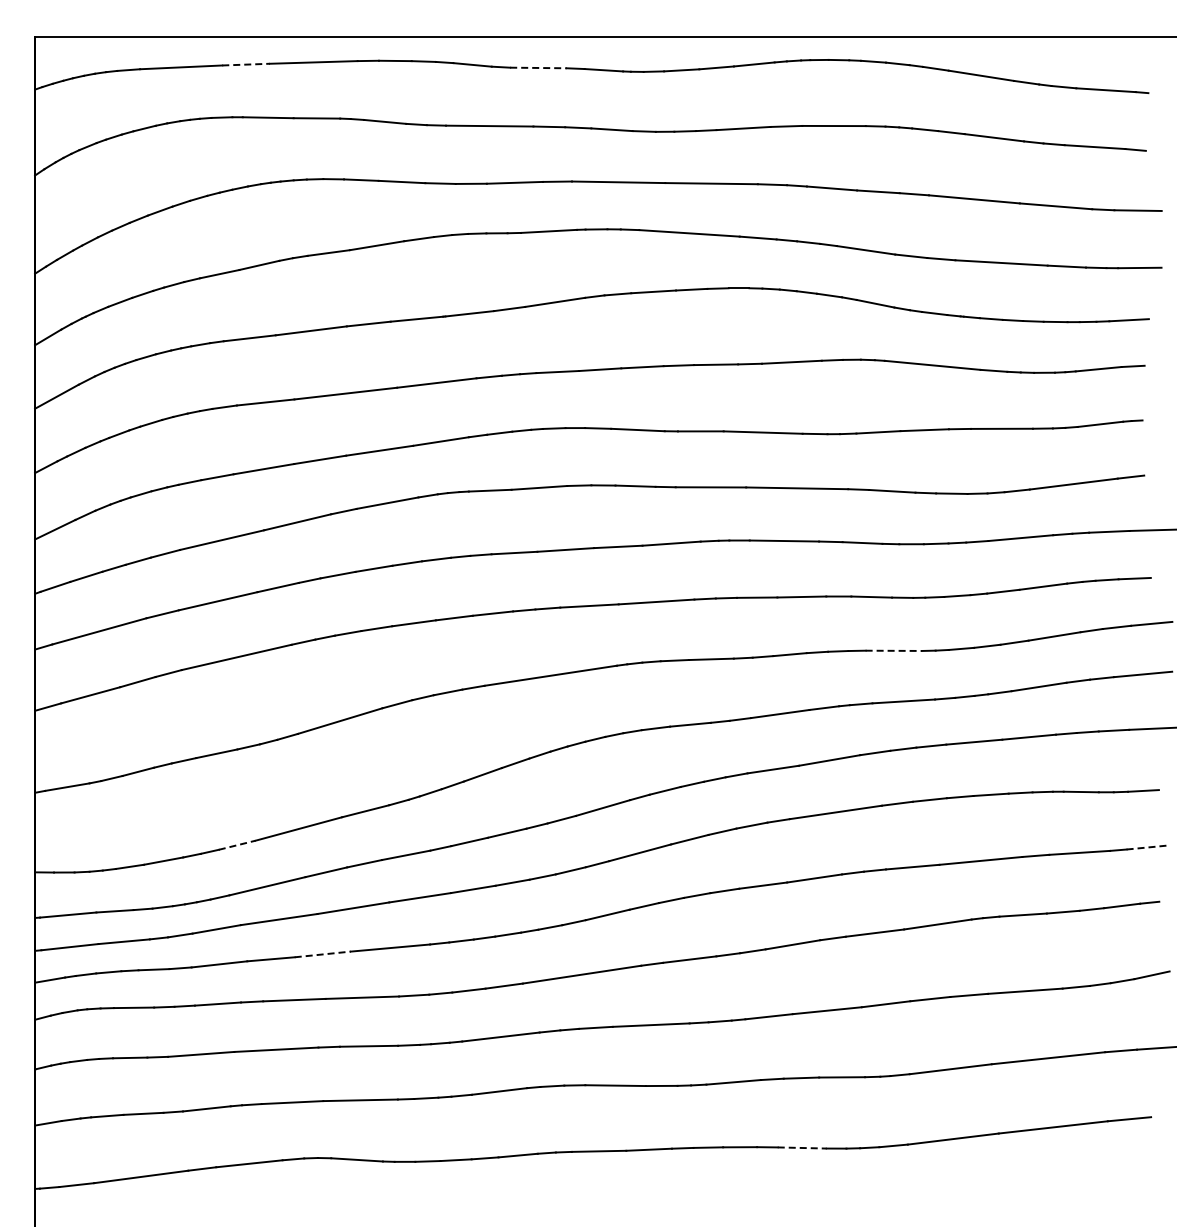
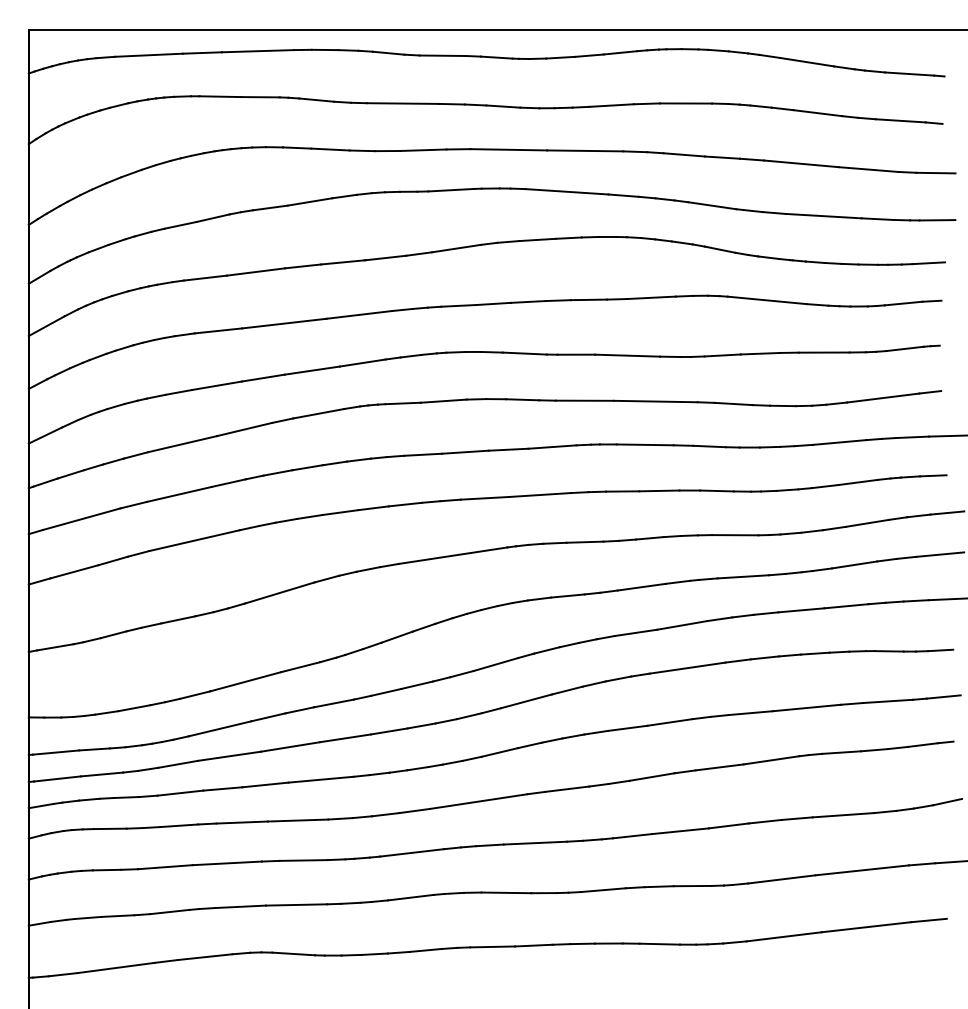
line: (246, 64) -> (202, 52), dashed -> solid
line: (538, 67) -> (442, 55), dashed -> solid
line: (894, 650) -> (735, 534), dashed -> solid
line: (237, 845) -> (195, 695), dashed -> solid
line: (1147, 847) -> (943, 696), dashed -> solid
line: (323, 954) -> (266, 785), dashed -> solid
line: (802, 1148) -> (660, 944), dashed -> solid

